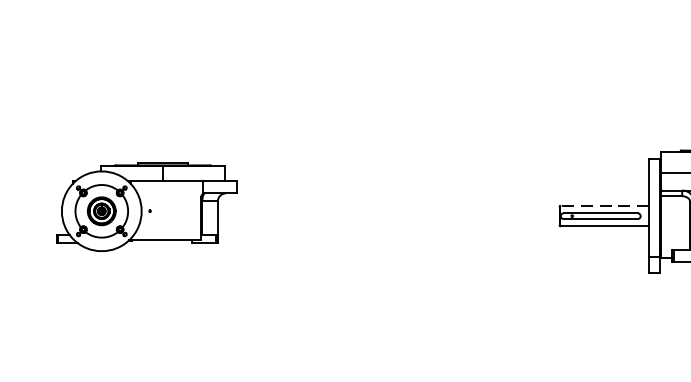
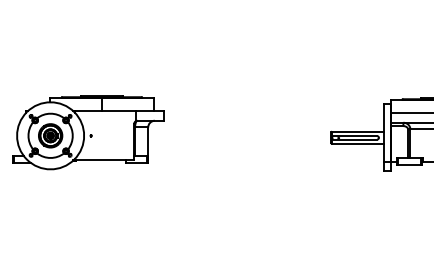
line: (604, 205) -> (357, 131), dashed -> solid
part: (146, 207) -> (88, 132), size x1.43

